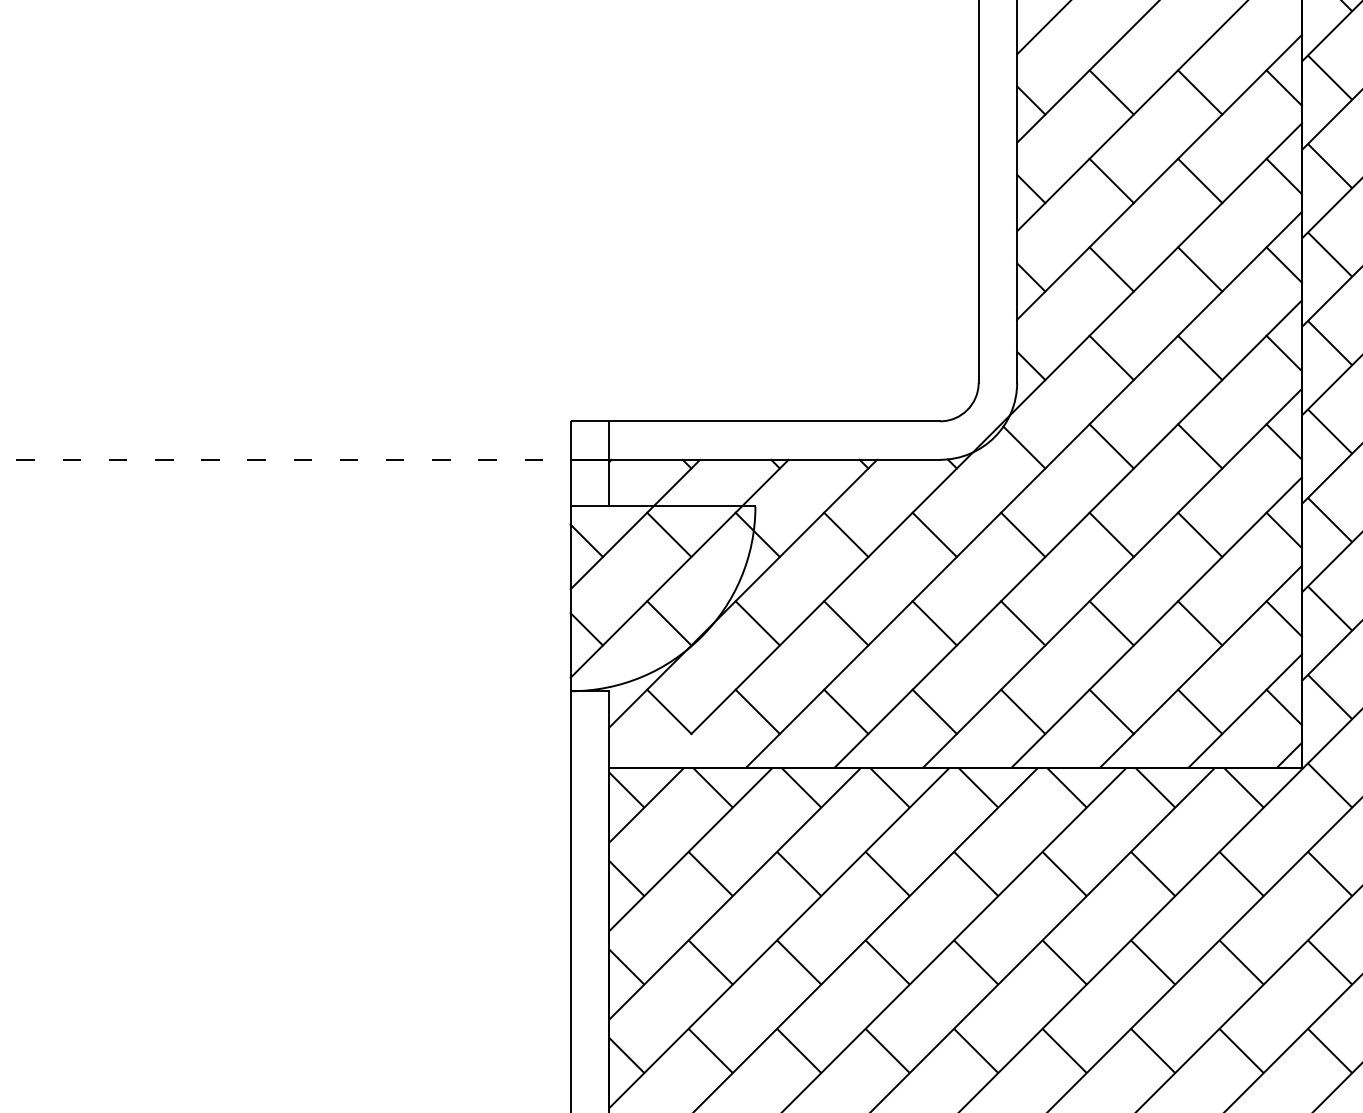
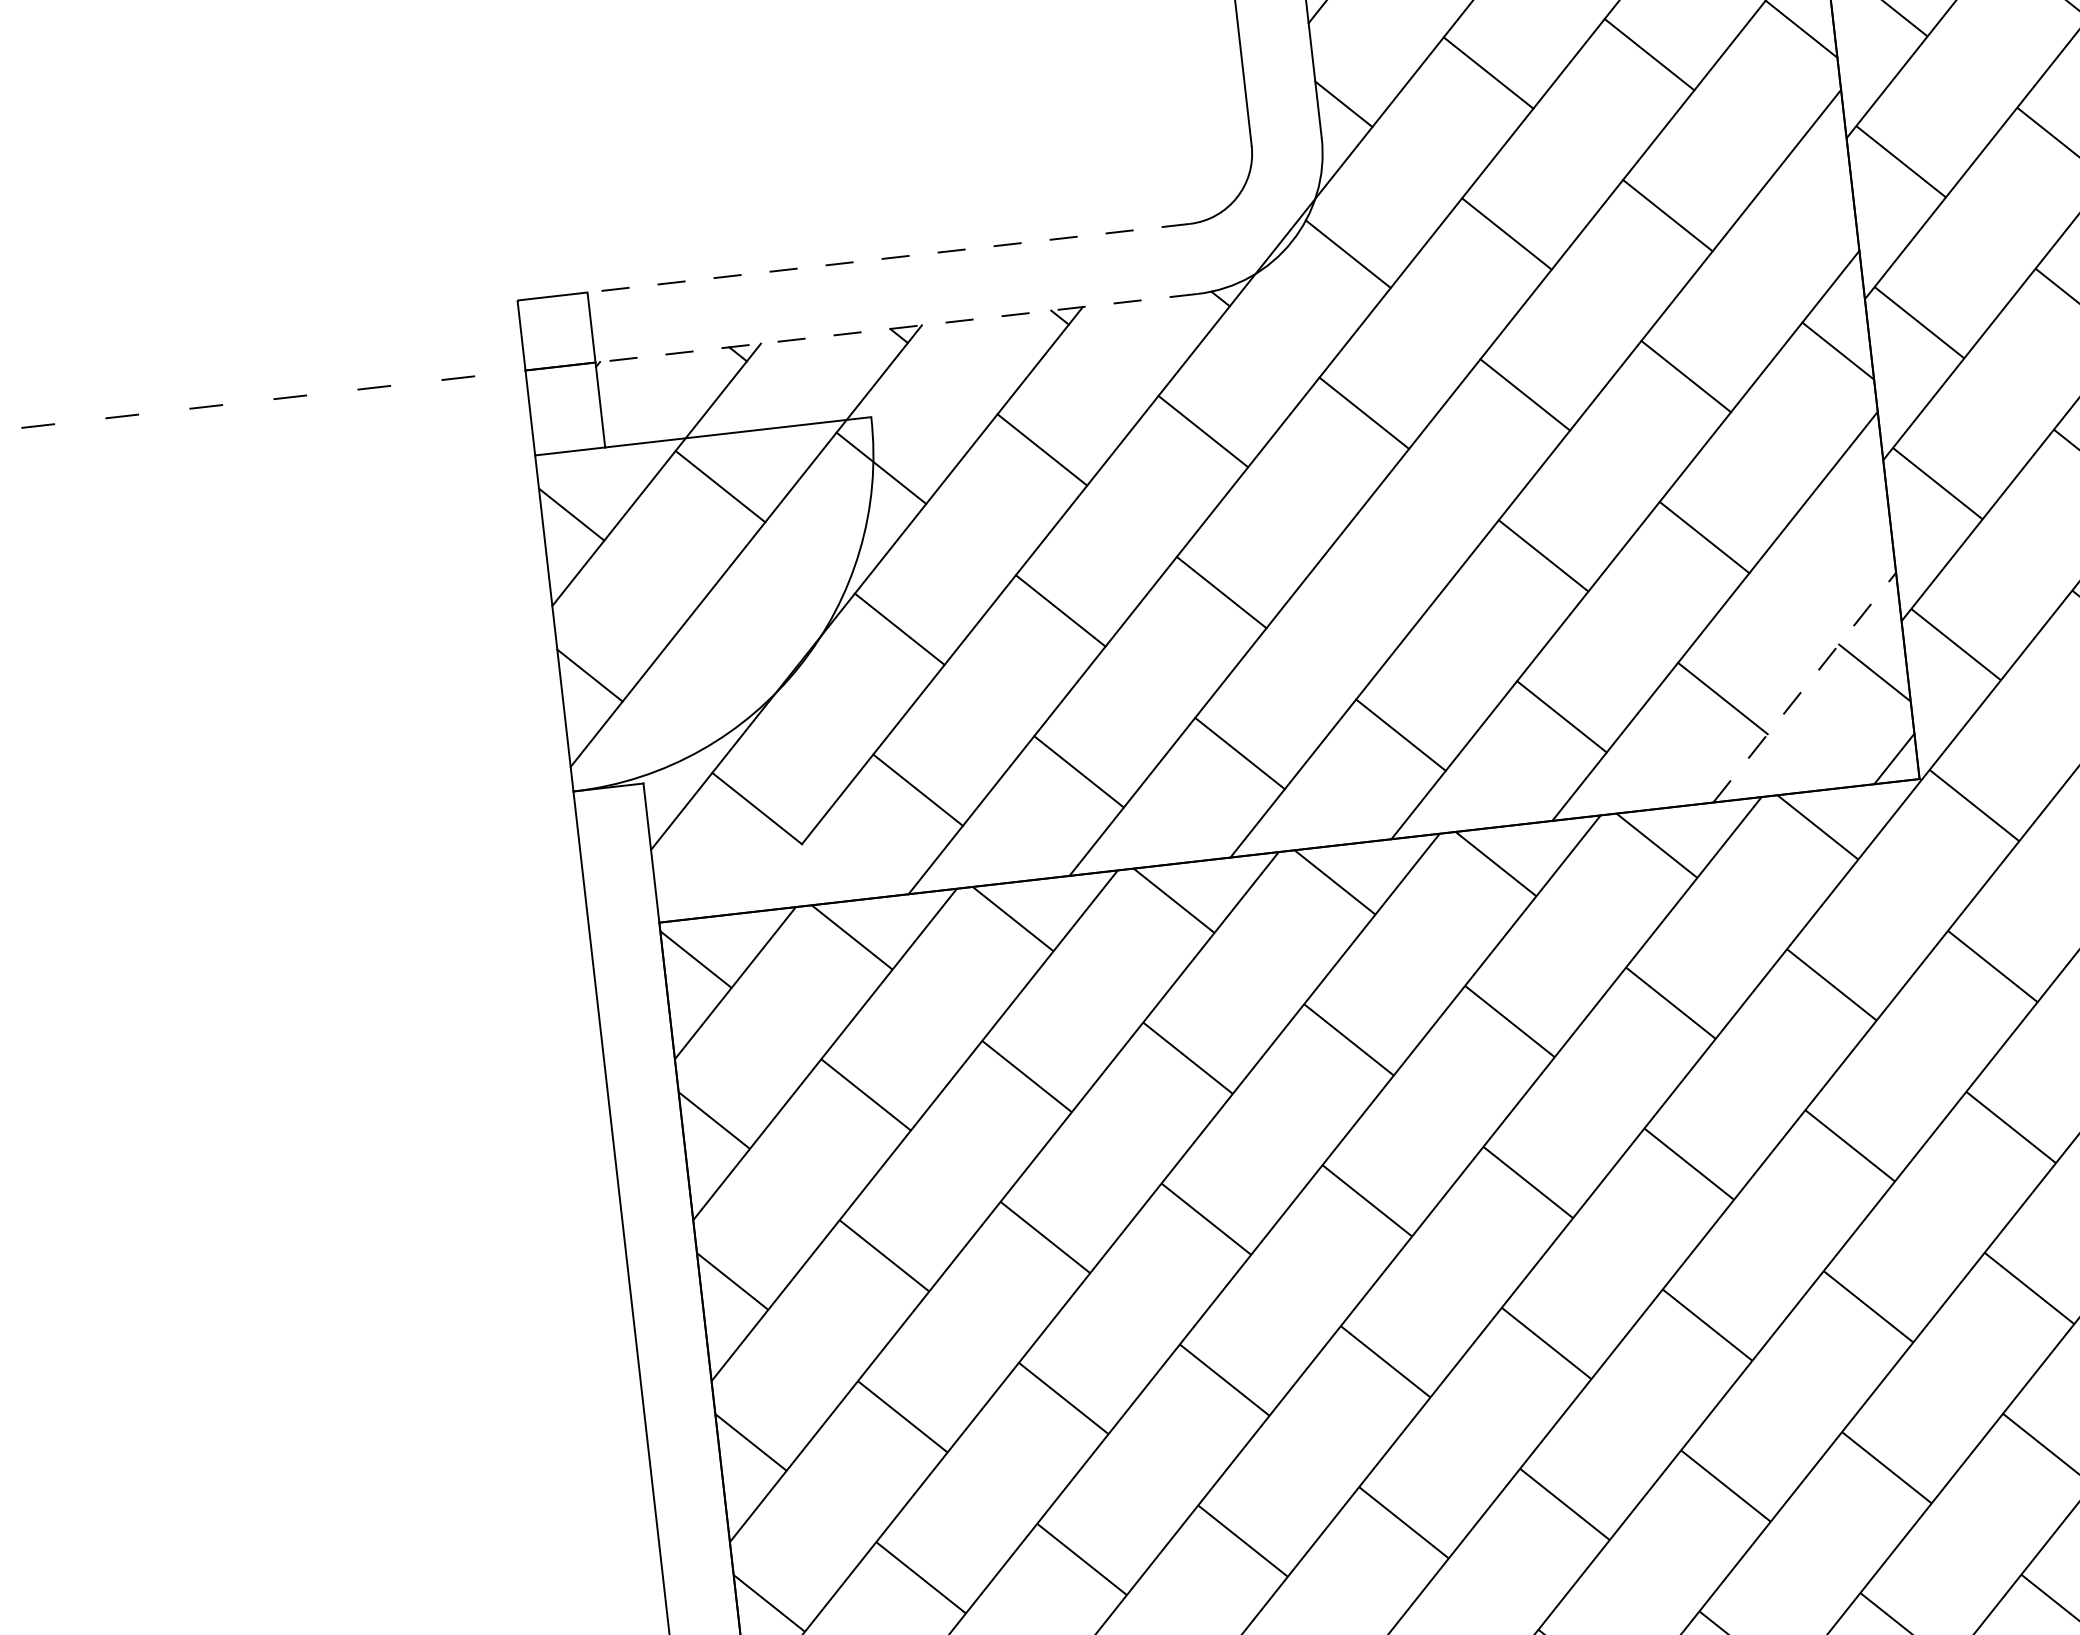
line: (774, 421) -> (888, 258), solid -> dashed
line: (1283, 441) -> (1818, 189), removed
line: (774, 459) -> (896, 327), solid -> dashed
line: (1283, 618) -> (1855, 511), removed
line: (669, 623) -> (739, 647), removed
line: (1023, 623) -> (1383, 574), removed
line: (1245, 710) -> (1805, 686), solid -> dashed

